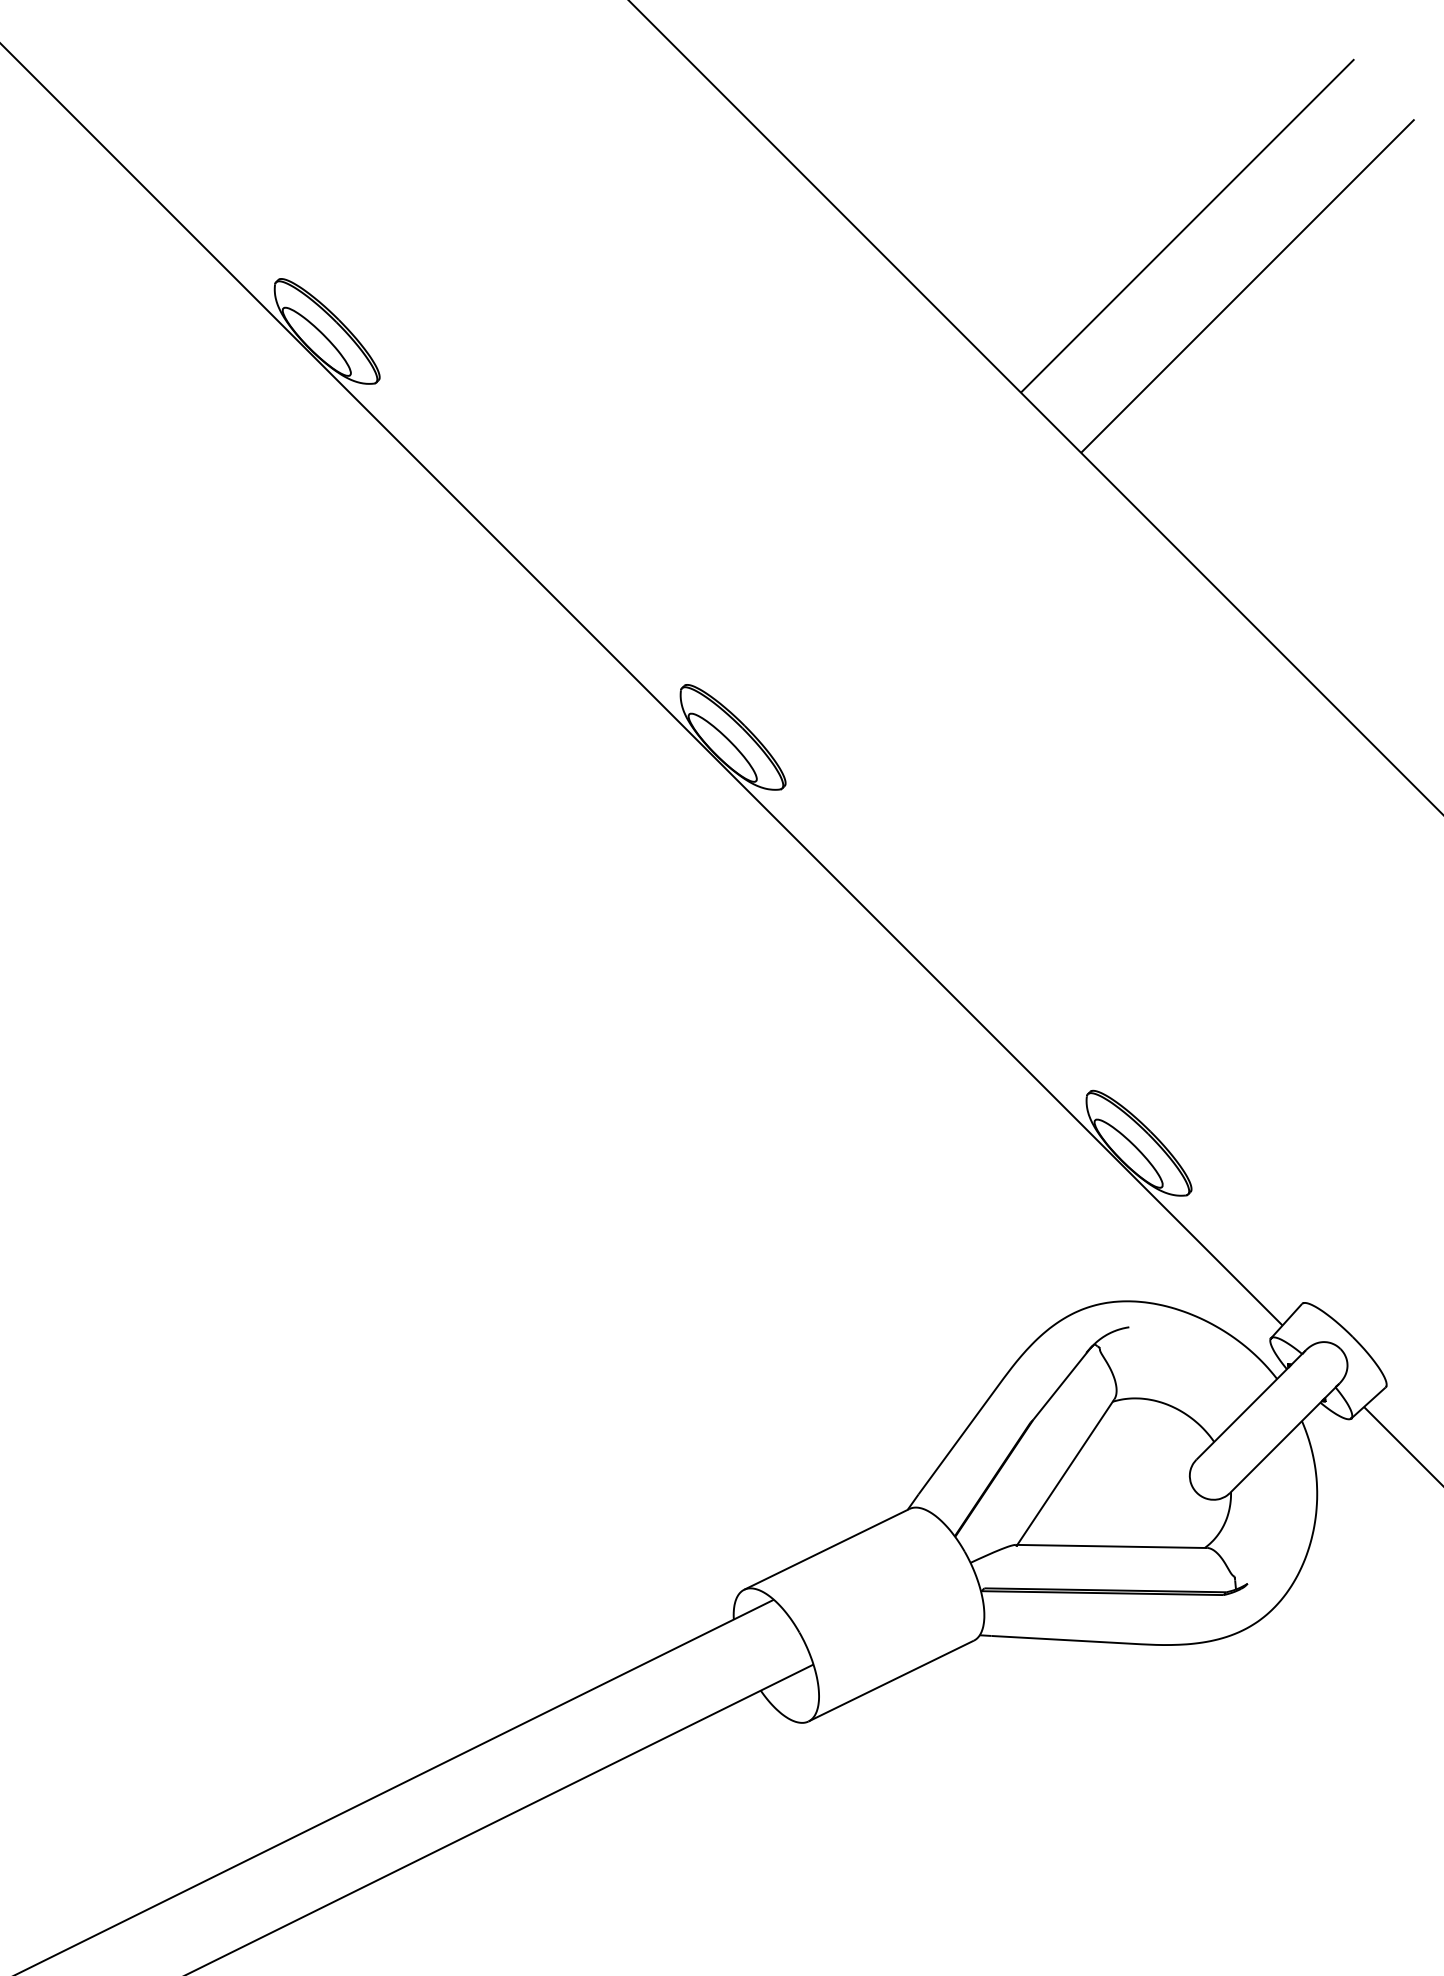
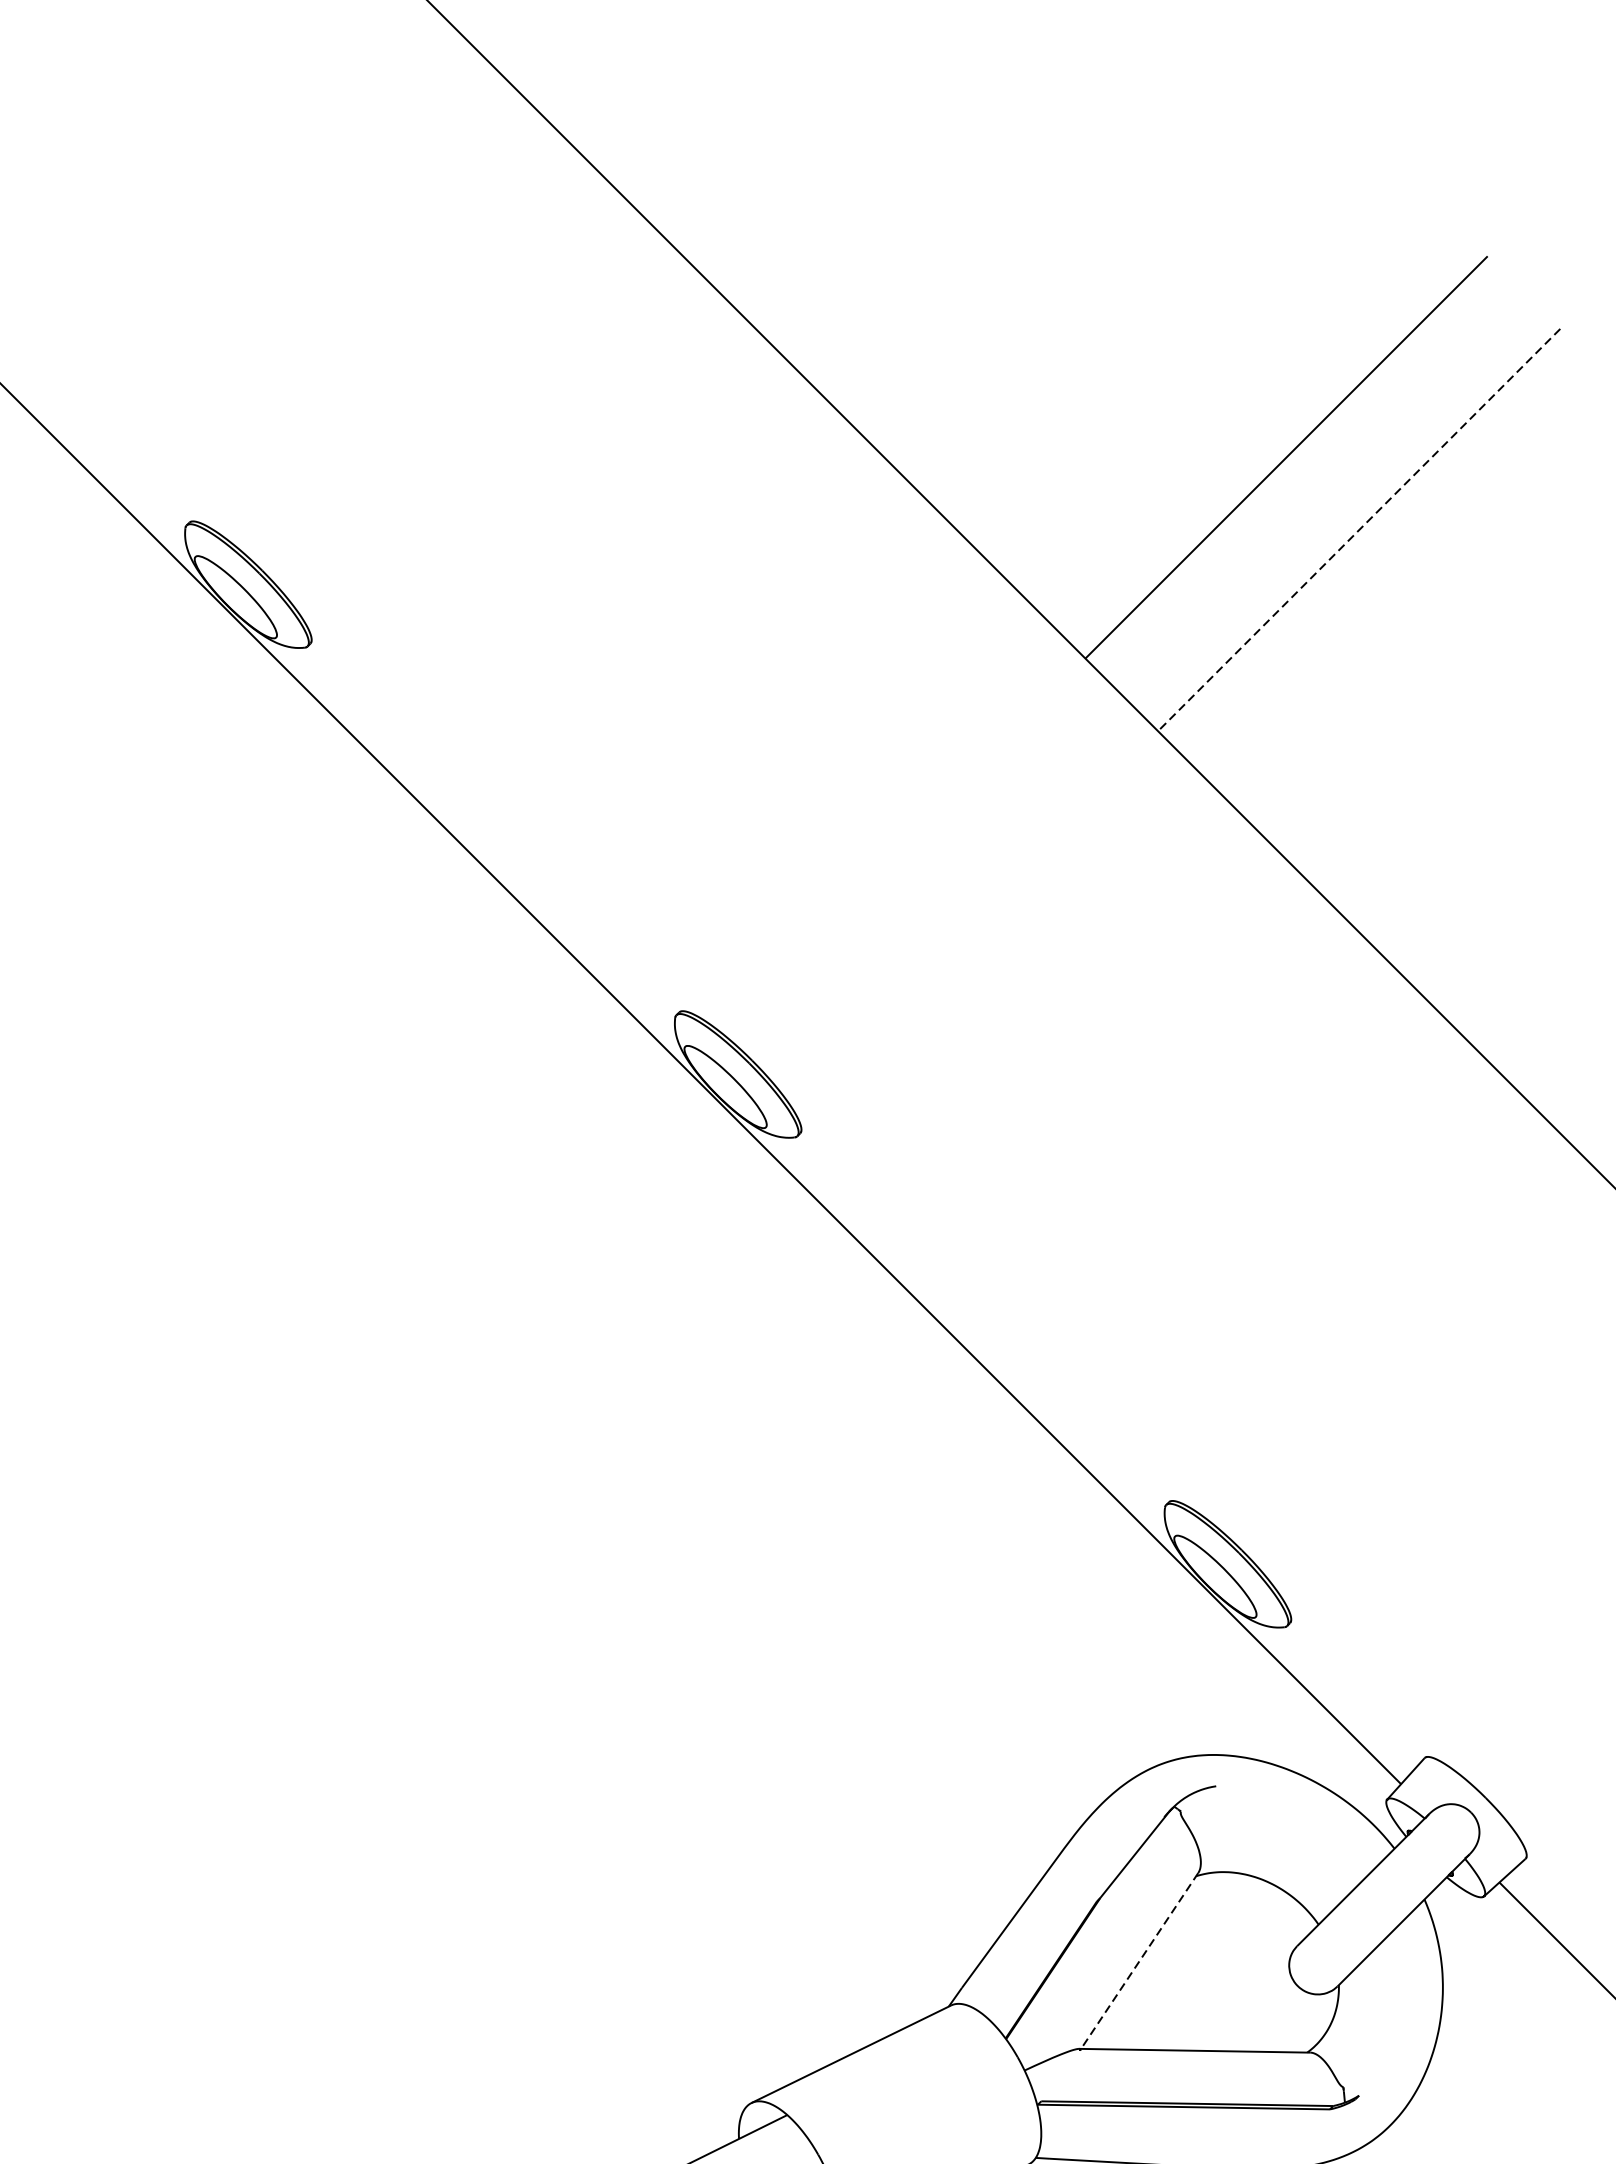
line: (1247, 286) -> (1358, 530), solid -> dashed
line: (1065, 1472) -> (1139, 1961), solid -> dashed

